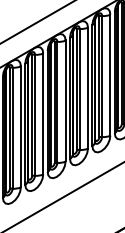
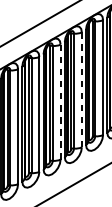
line: (87, 88) -> (81, 90), solid -> dashed
line: (65, 100) -> (60, 101), solid -> dashed

